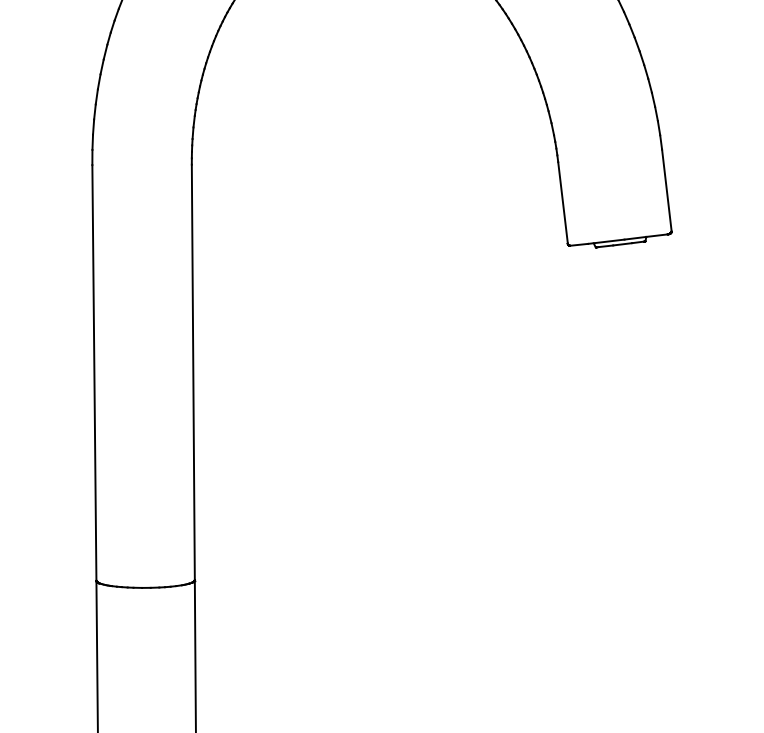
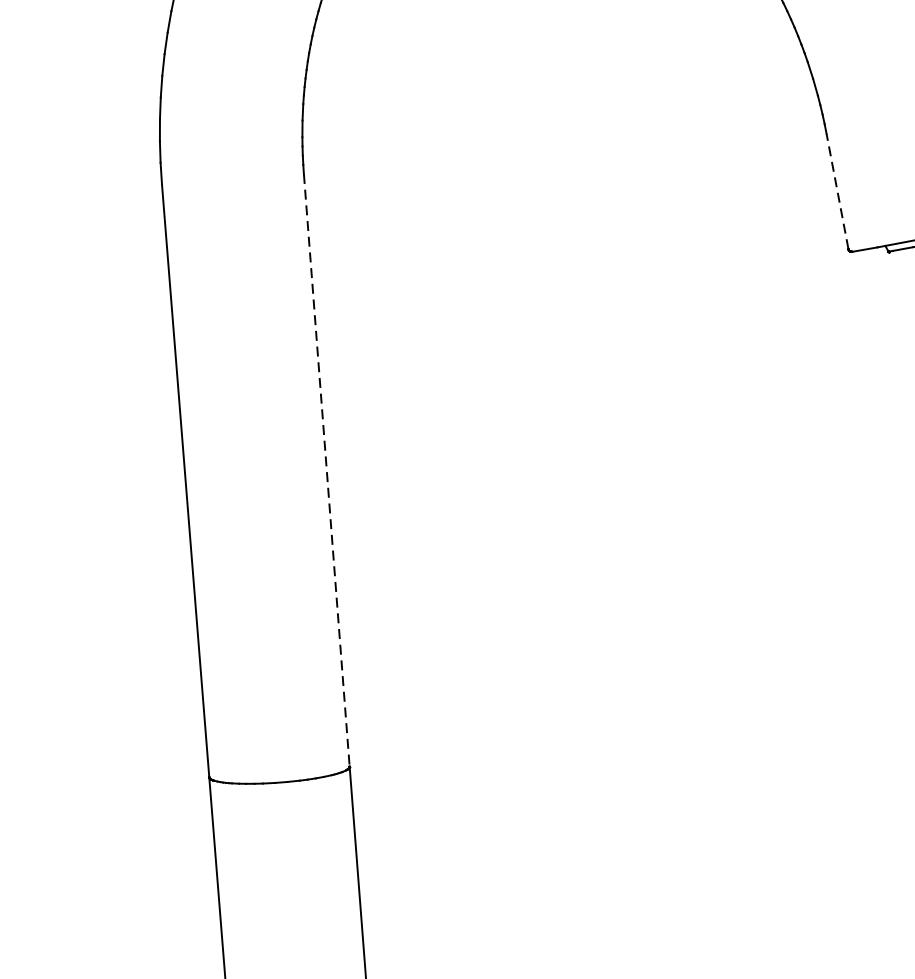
line: (562, 202) -> (836, 190), solid -> dashed
line: (193, 372) -> (327, 470), solid -> dashed

